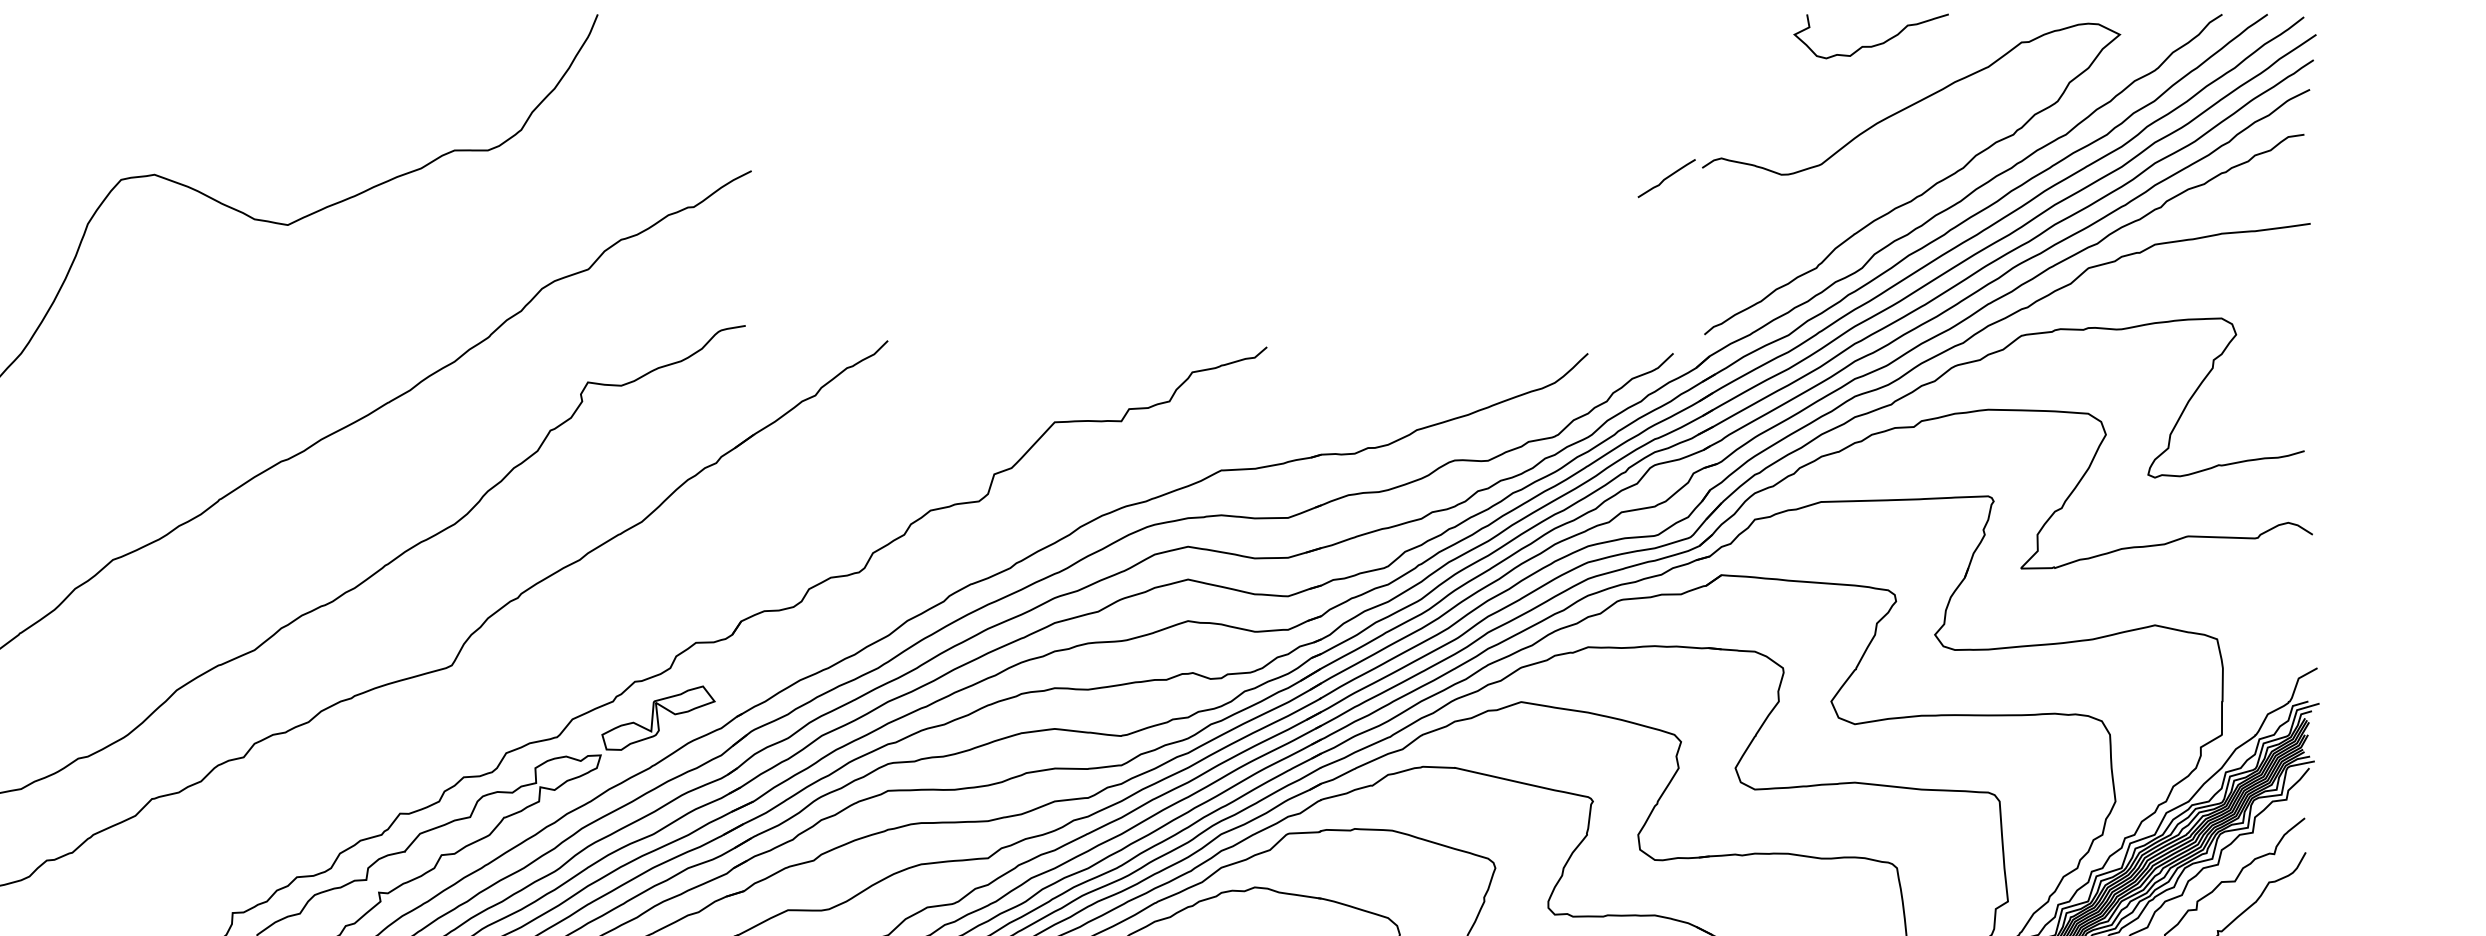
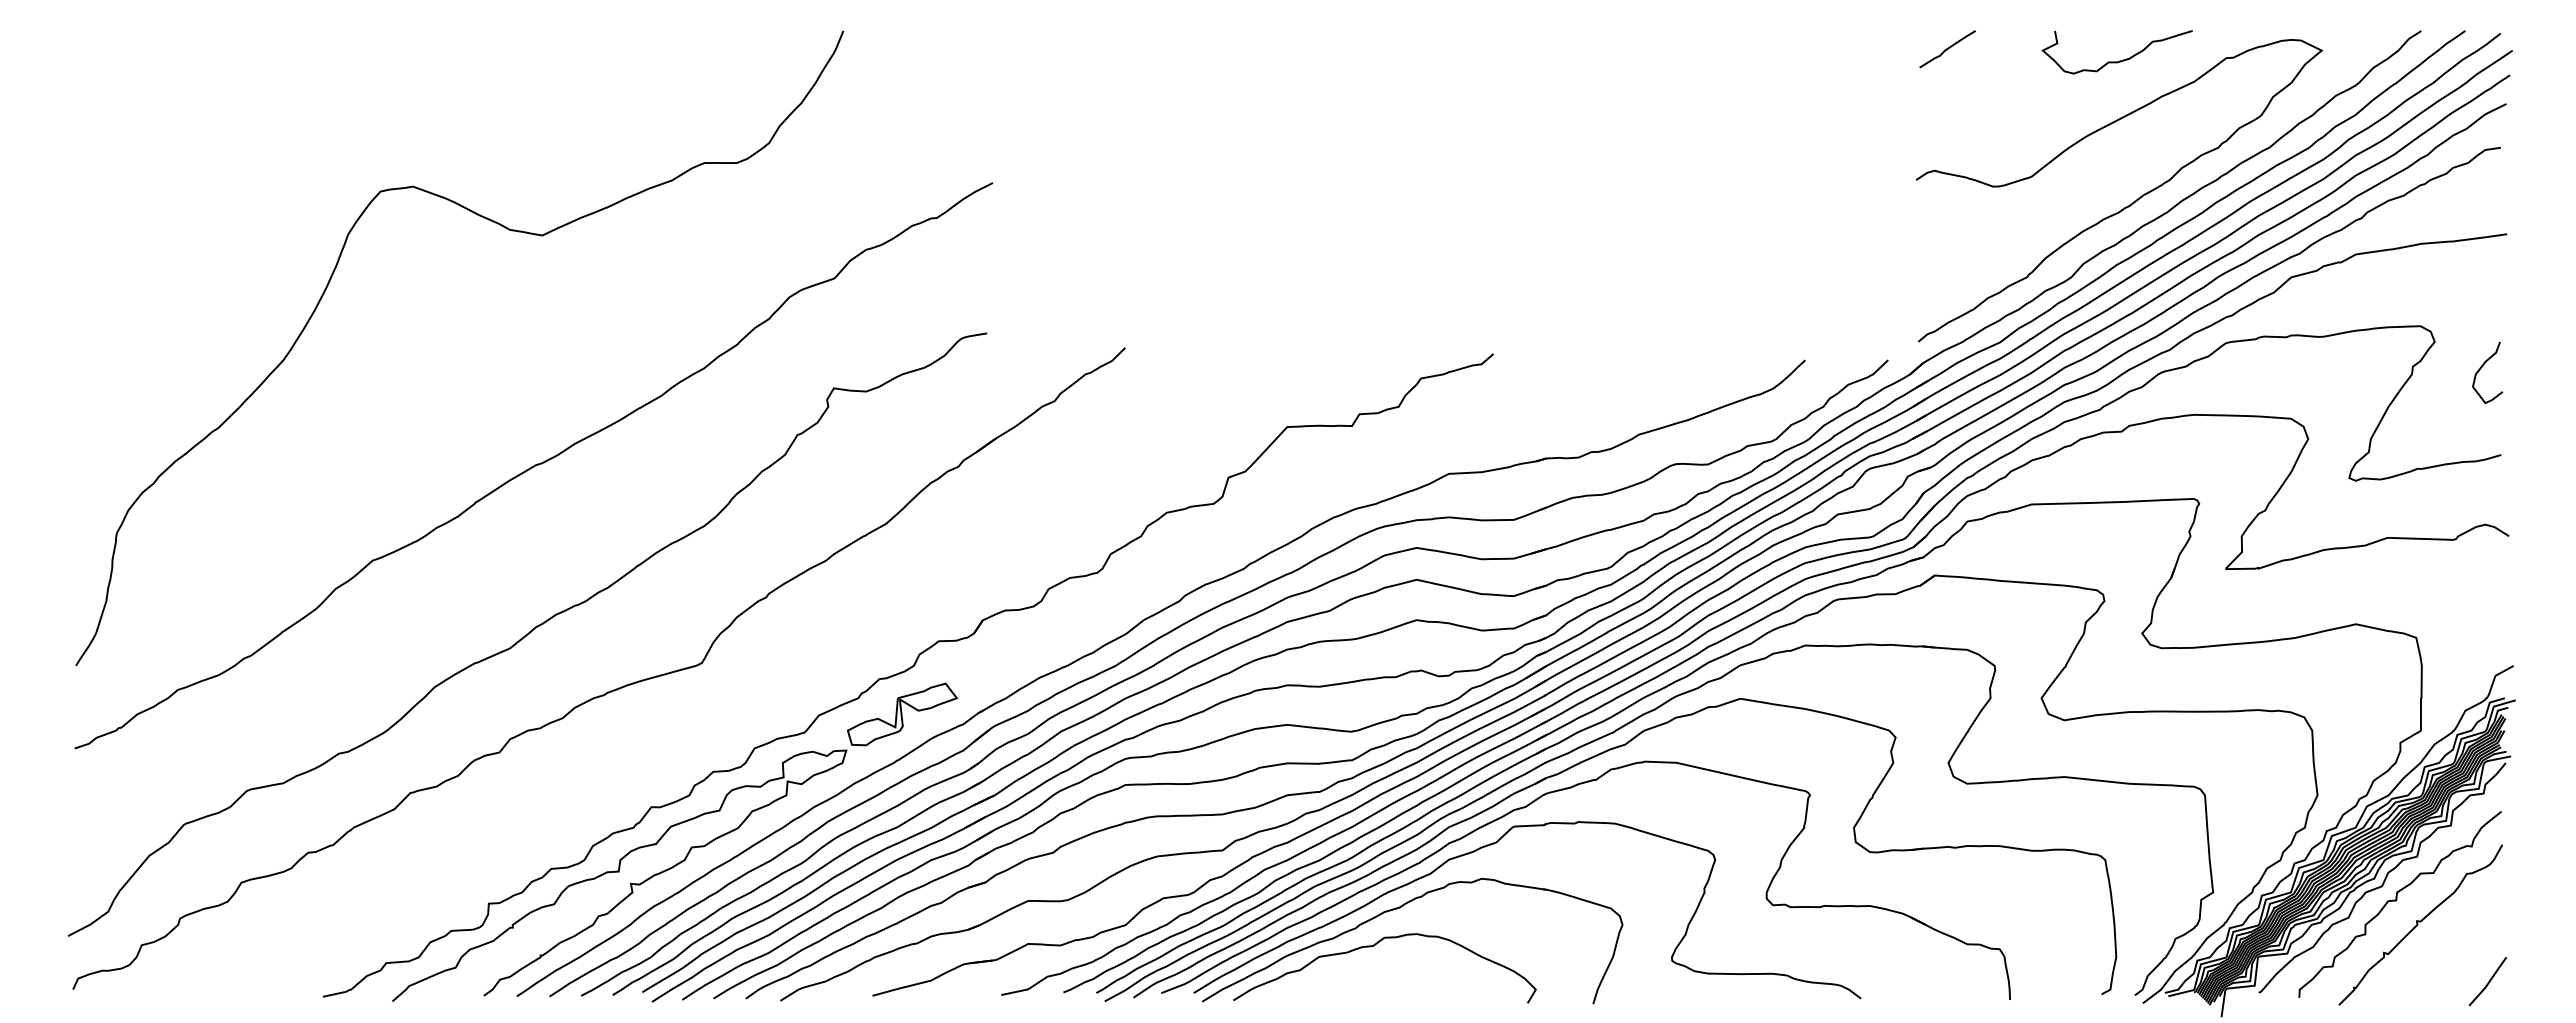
curve: (1873, 44) -> (2119, 60), moved
curve: (1666, 178) -> (1947, 49), moved
curve: (2285, 360) -> (2482, 367), added

